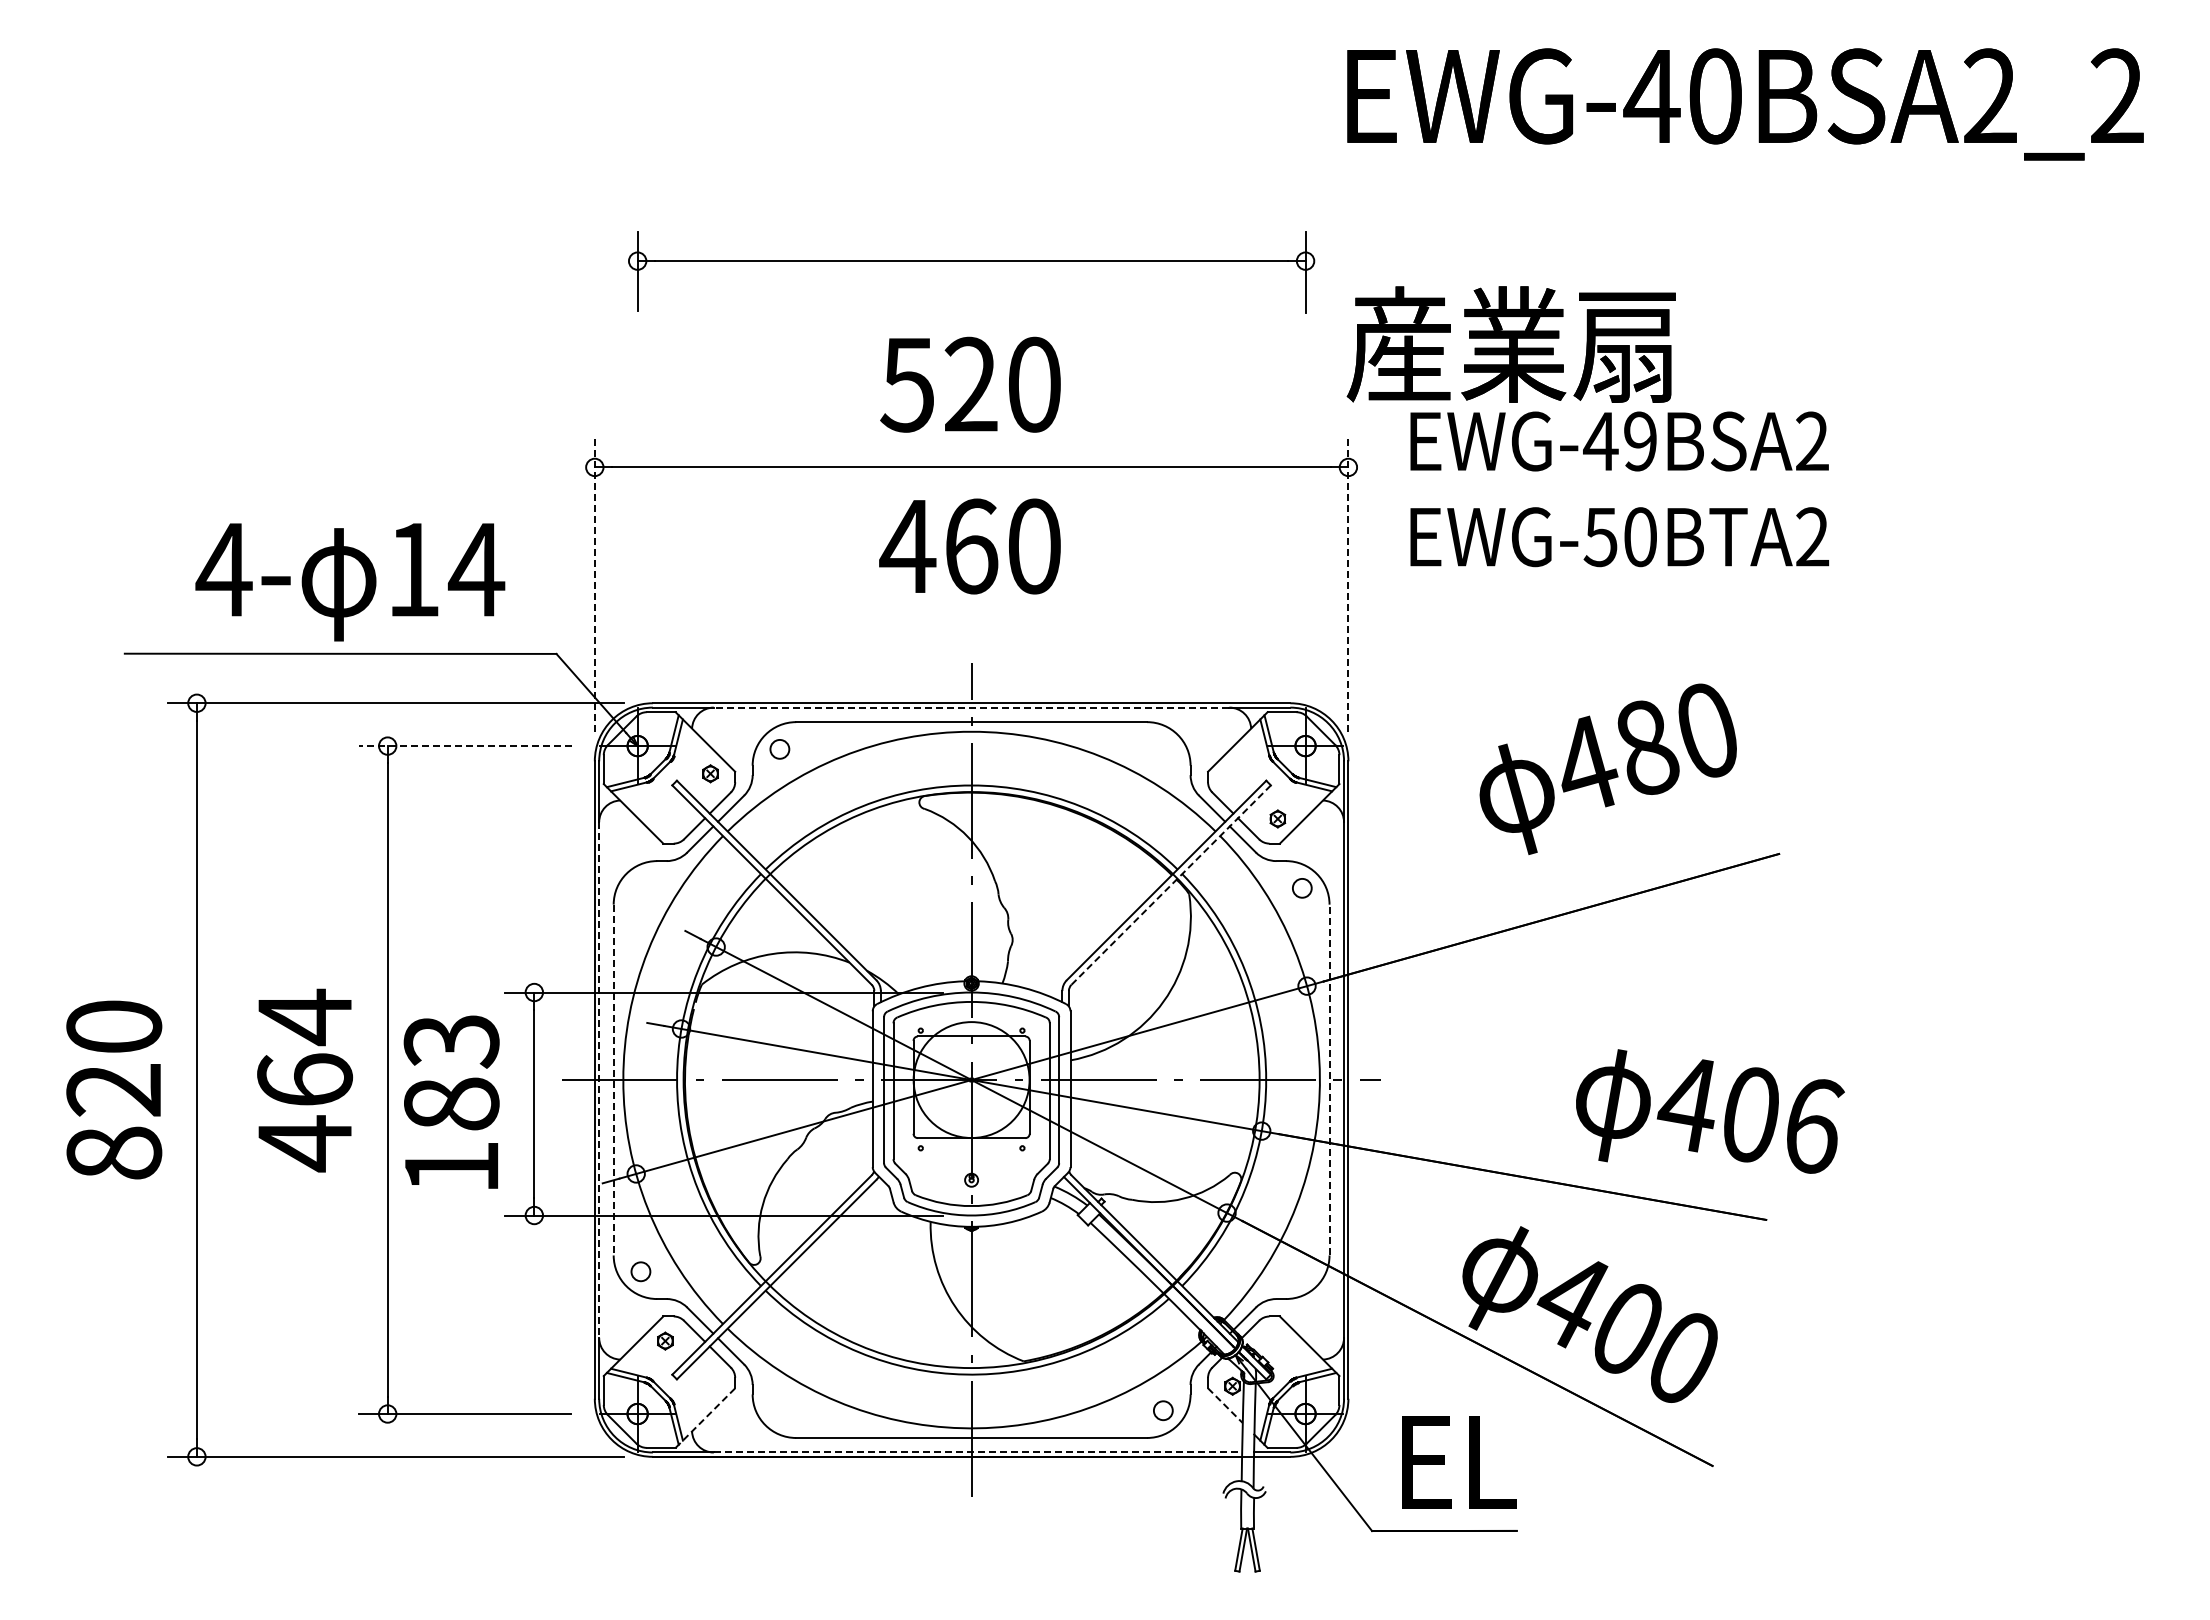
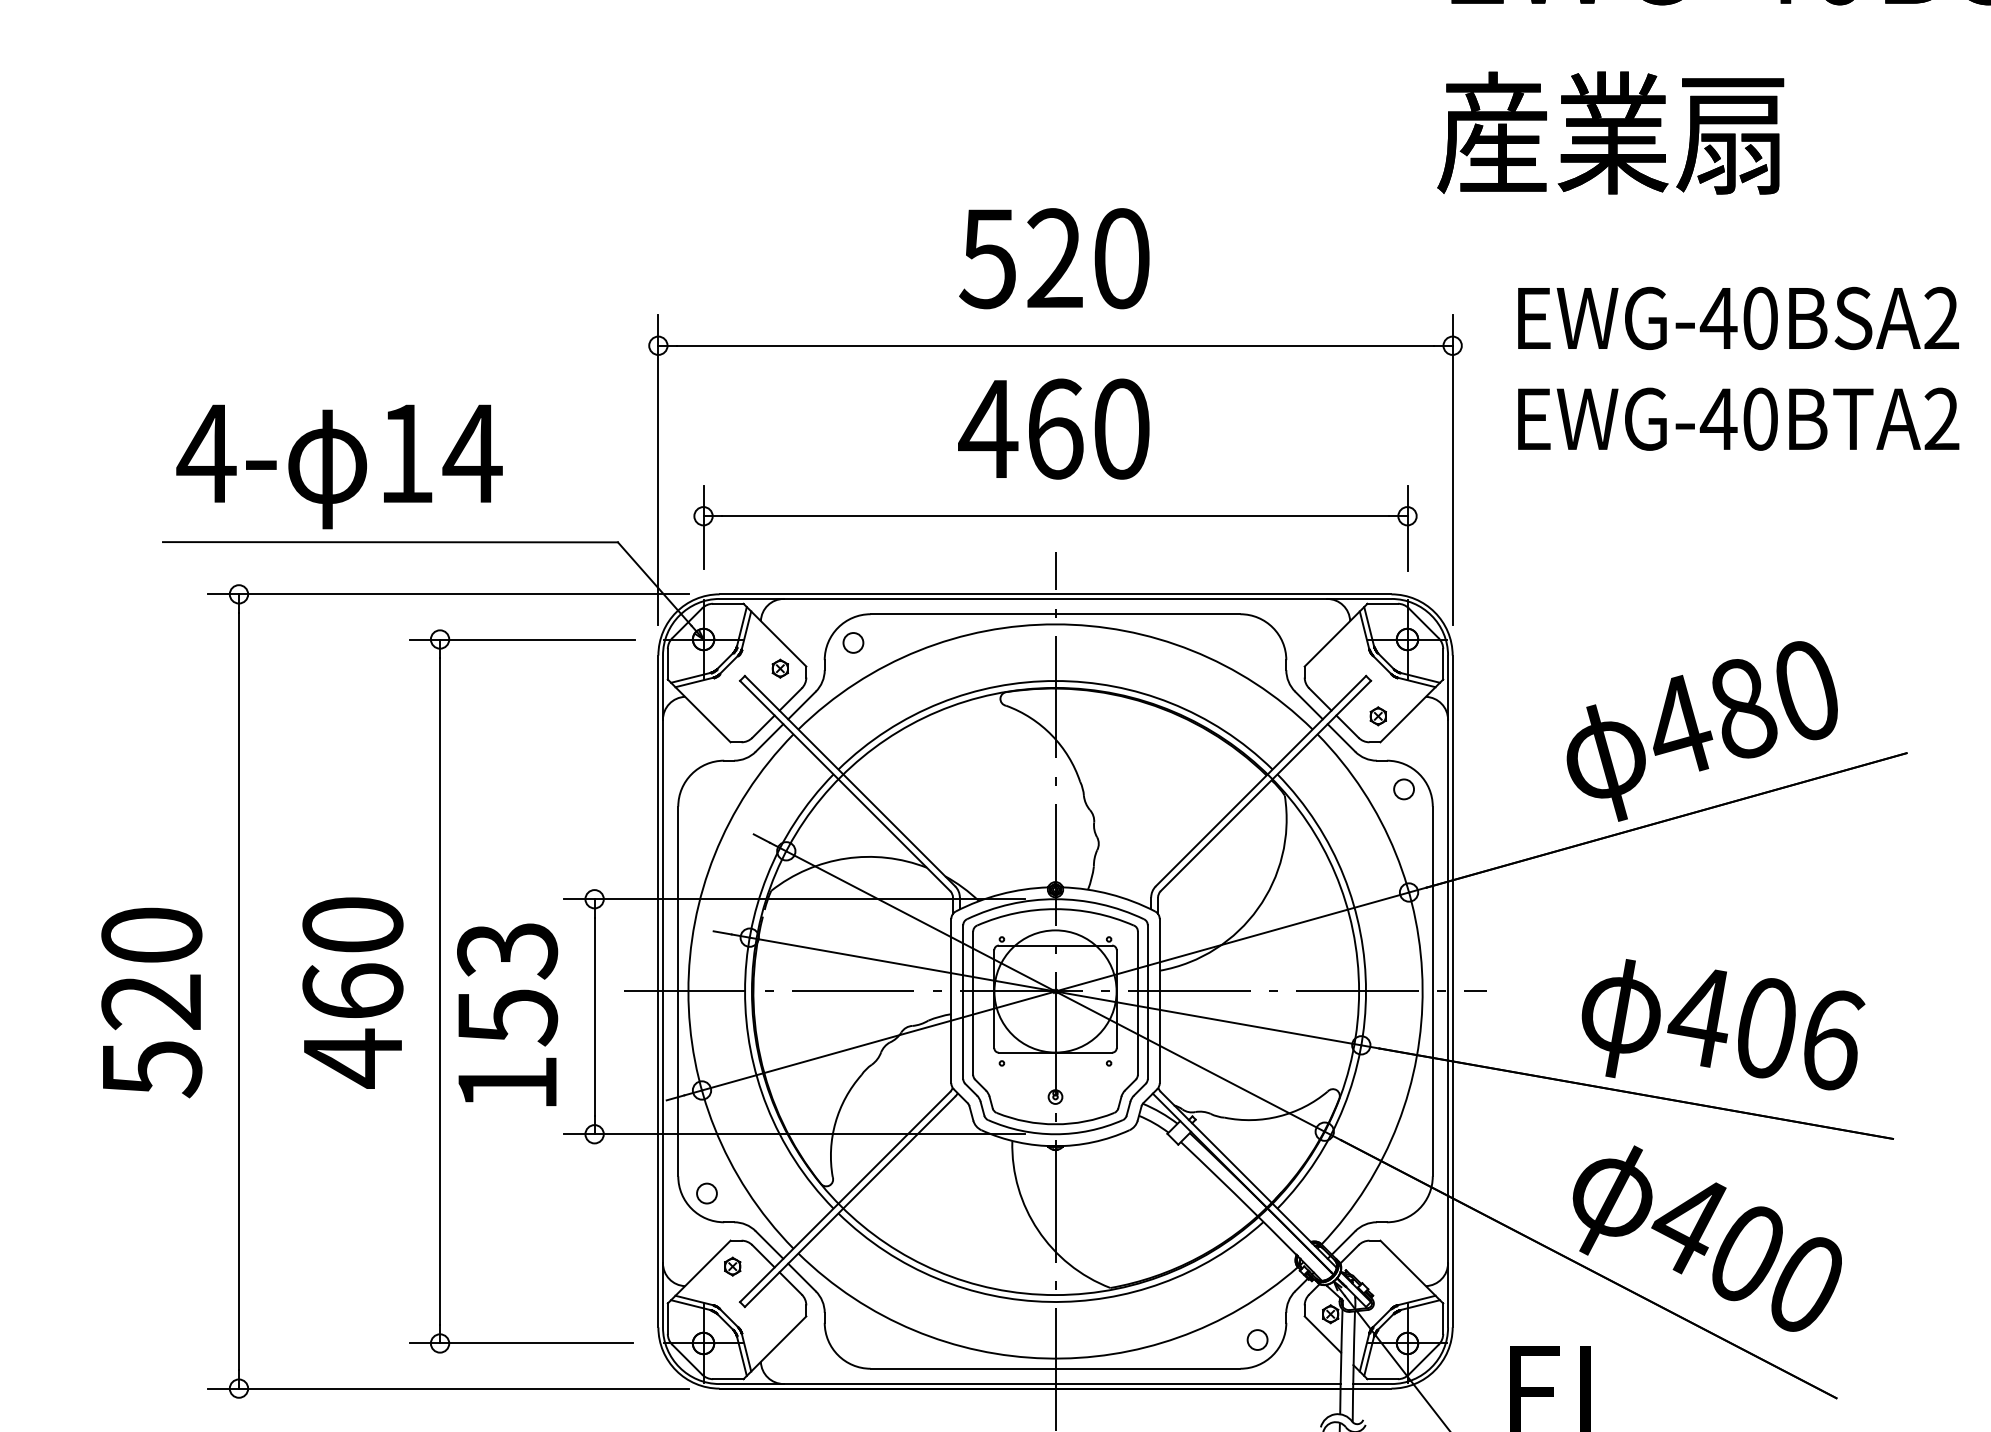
part: (971, 261) -> (1055, 516), moved
text: (1510, 344) -> (1609, 132), moved
text: (1640, 441) -> (1760, 318), EWG-49BSA2 -> EWG-40BSA2
text: (1600, 537) -> (1718, 419), EWG-50BTA2 -> EWG-40BTA2
text: (350, 582) -> (339, 467), moved
line: (594, 585) -> (658, 470), dashed -> solid
line: (1348, 585) -> (1452, 470), dashed -> solid
line: (971, 707) -> (1055, 598), dashed -> solid
line: (465, 746) -> (522, 639), dashed -> solid
text: (1607, 768) -> (1701, 730), moved
line: (1170, 885) -> (1265, 786), dashed -> solid
text: (305, 1017) -> (353, 925), 464 -> 460
line: (1329, 1079) -> (1432, 990), dashed -> solid
line: (599, 1080) -> (663, 991), dashed -> solid
line: (613, 1080) -> (678, 991), dashed -> solid
text: (451, 1104) -> (507, 1017), 183 -> 153
text: (1710, 1111) -> (1723, 1024), moved
text: (114, 1153) -> (152, 1068), 820 -> 520
line: (1225, 1405) -> (1323, 1334), dashed -> solid
line: (705, 1417) -> (775, 1347), dashed -> solid
line: (978, 1452) -> (1062, 1384), dashed -> solid

